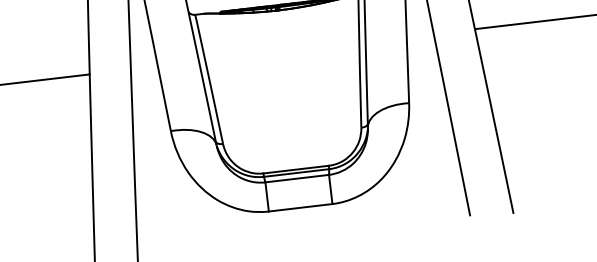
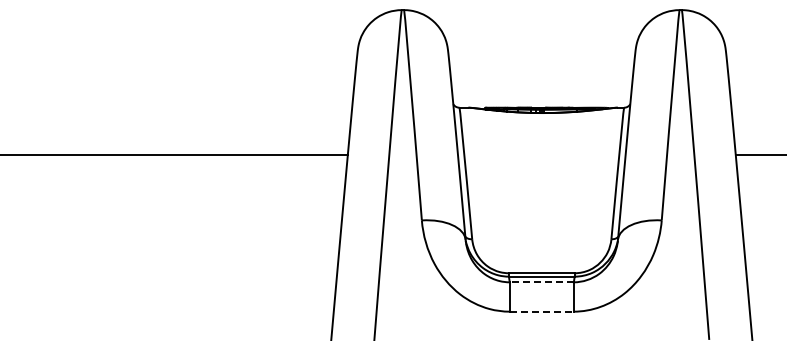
line: (296, 178) -> (541, 282), solid -> dashed
line: (301, 207) -> (542, 311), solid -> dashed

